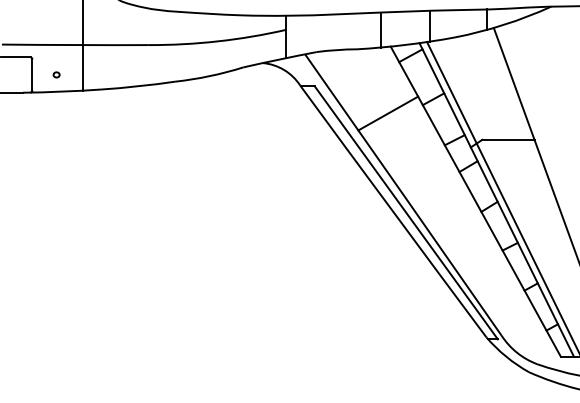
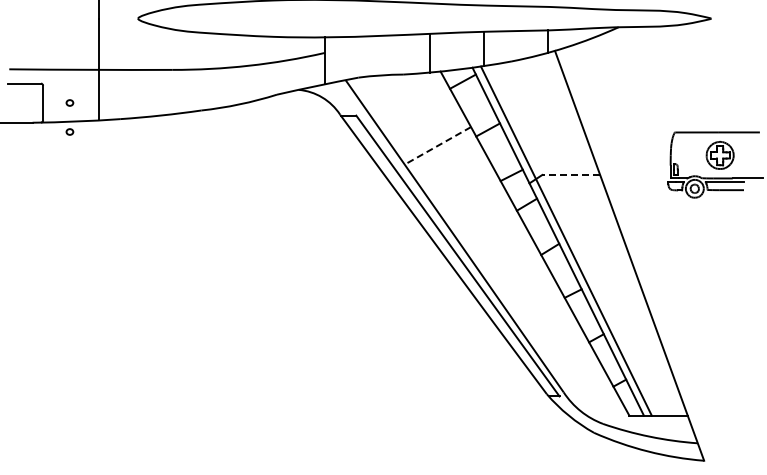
part: (56, 100) -> (69, 131), added
line: (387, 114) -> (437, 146), solid -> dashed
line: (508, 139) -> (571, 174), solid -> dashed

